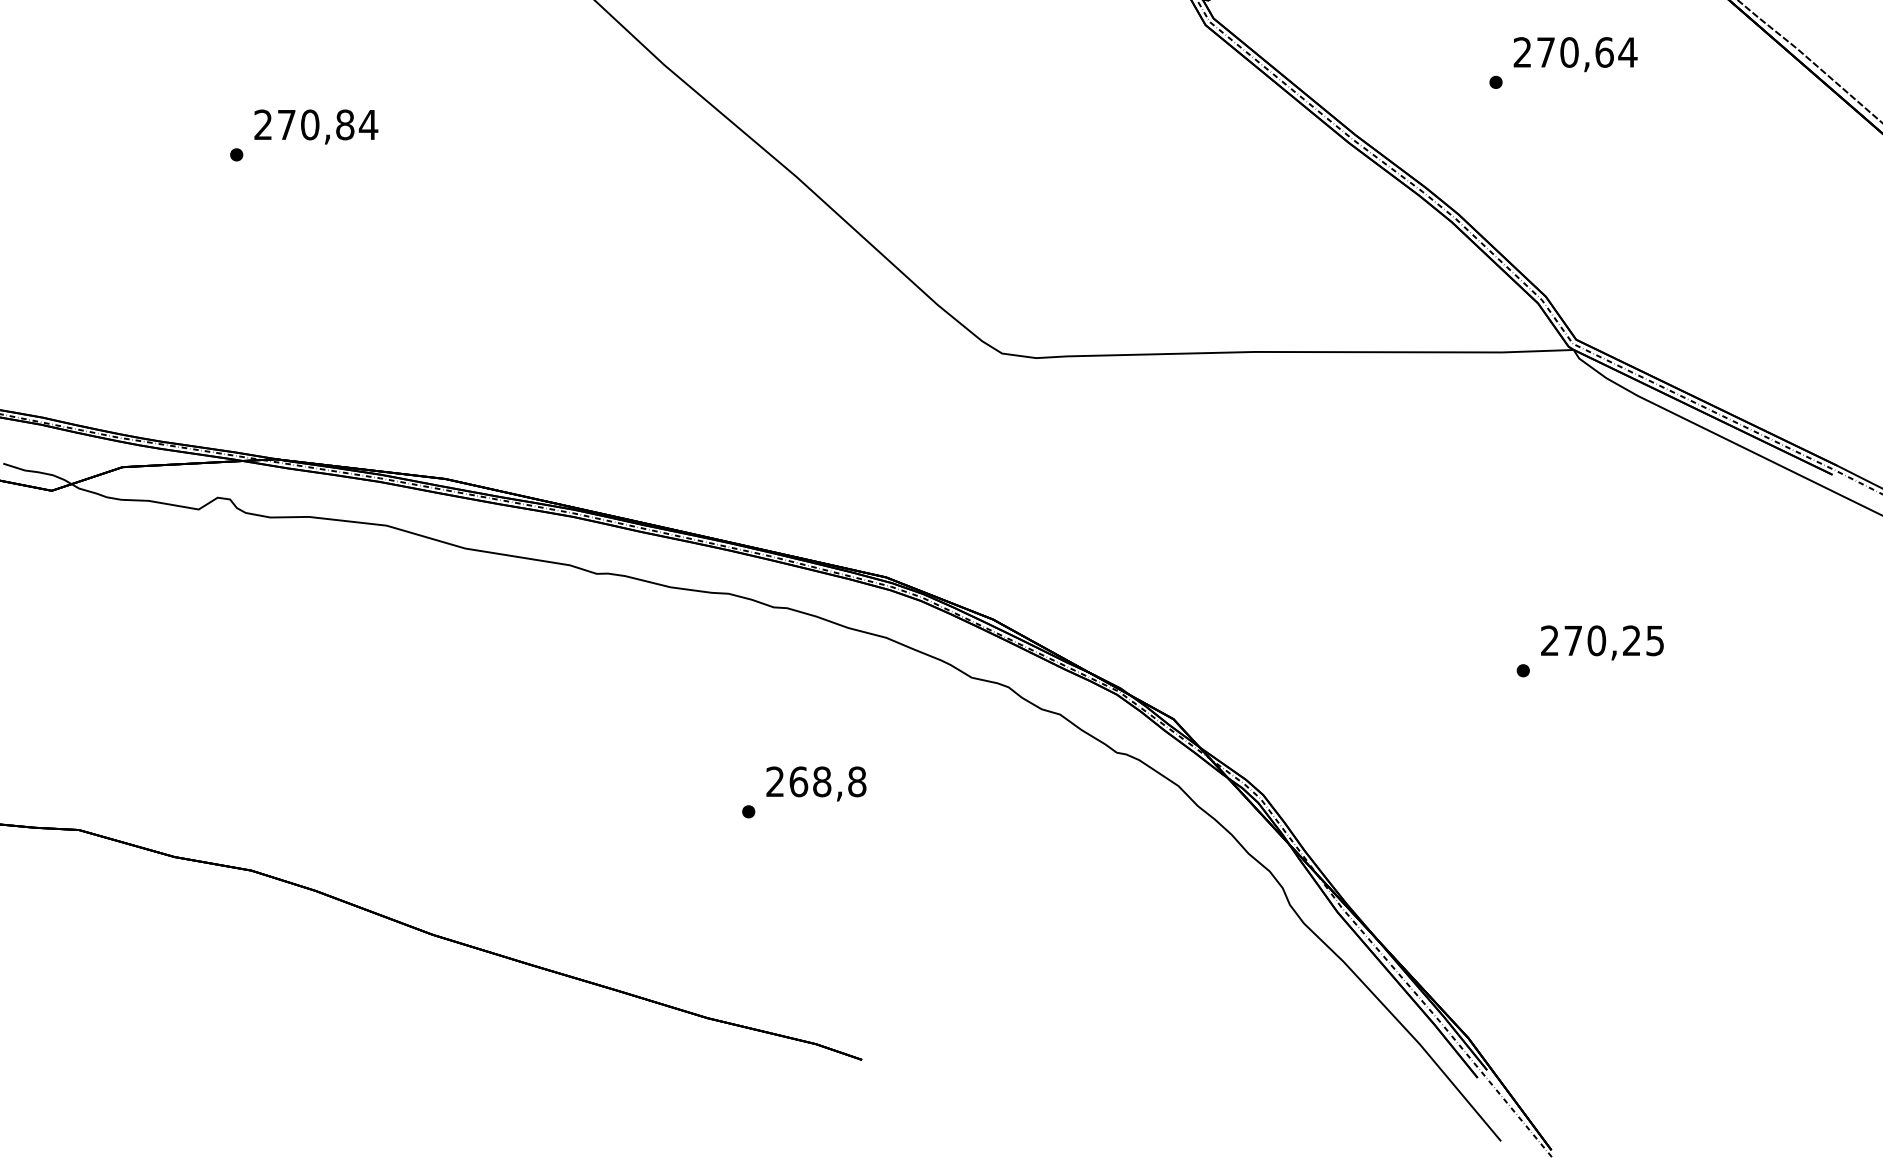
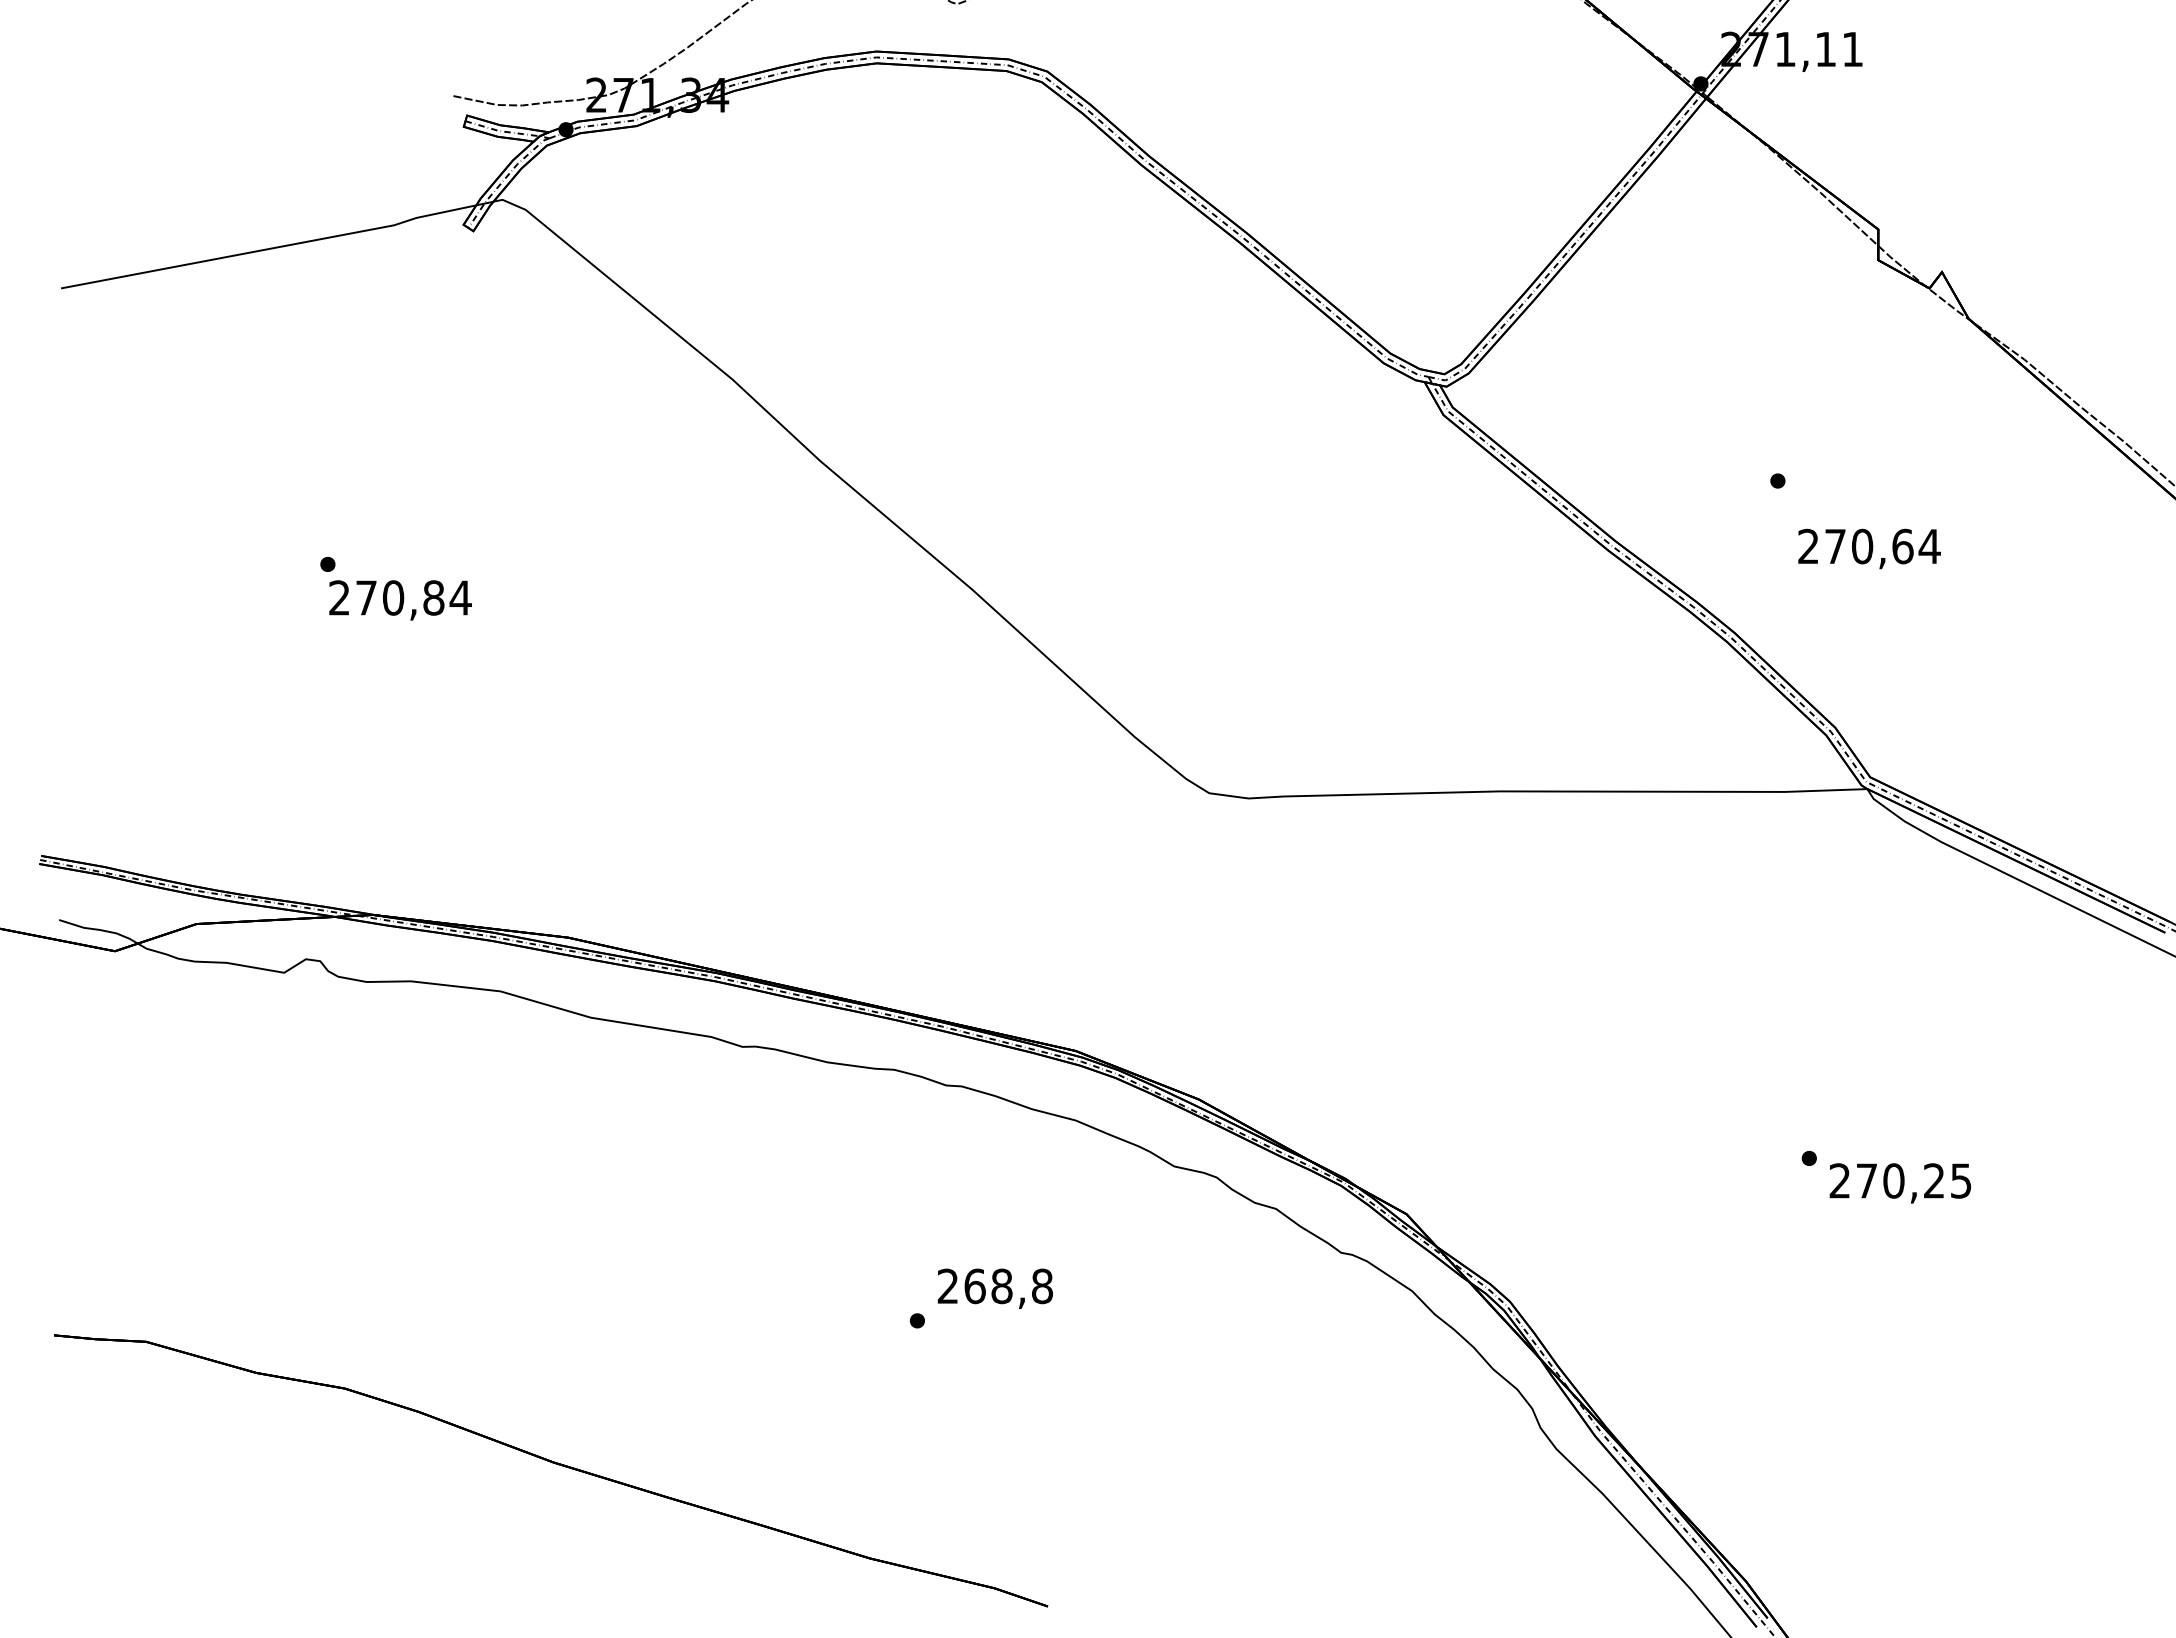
text: (1575, 54) -> (1869, 548), moved
text: (316, 127) -> (400, 600), moved
text: (1601, 643) -> (1899, 1183), moved

